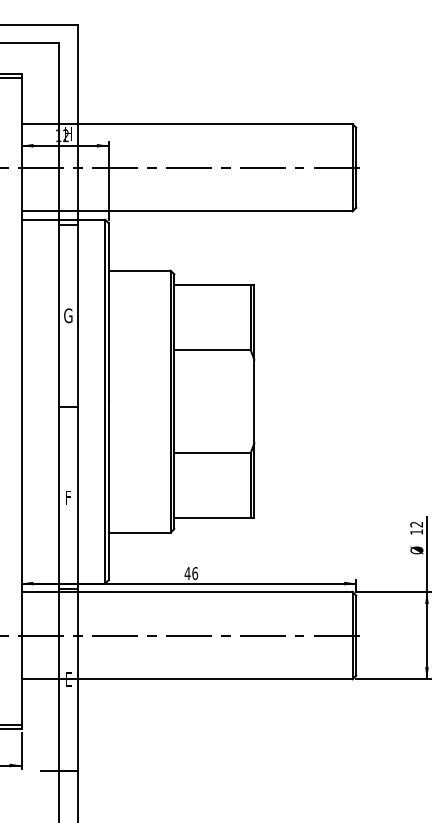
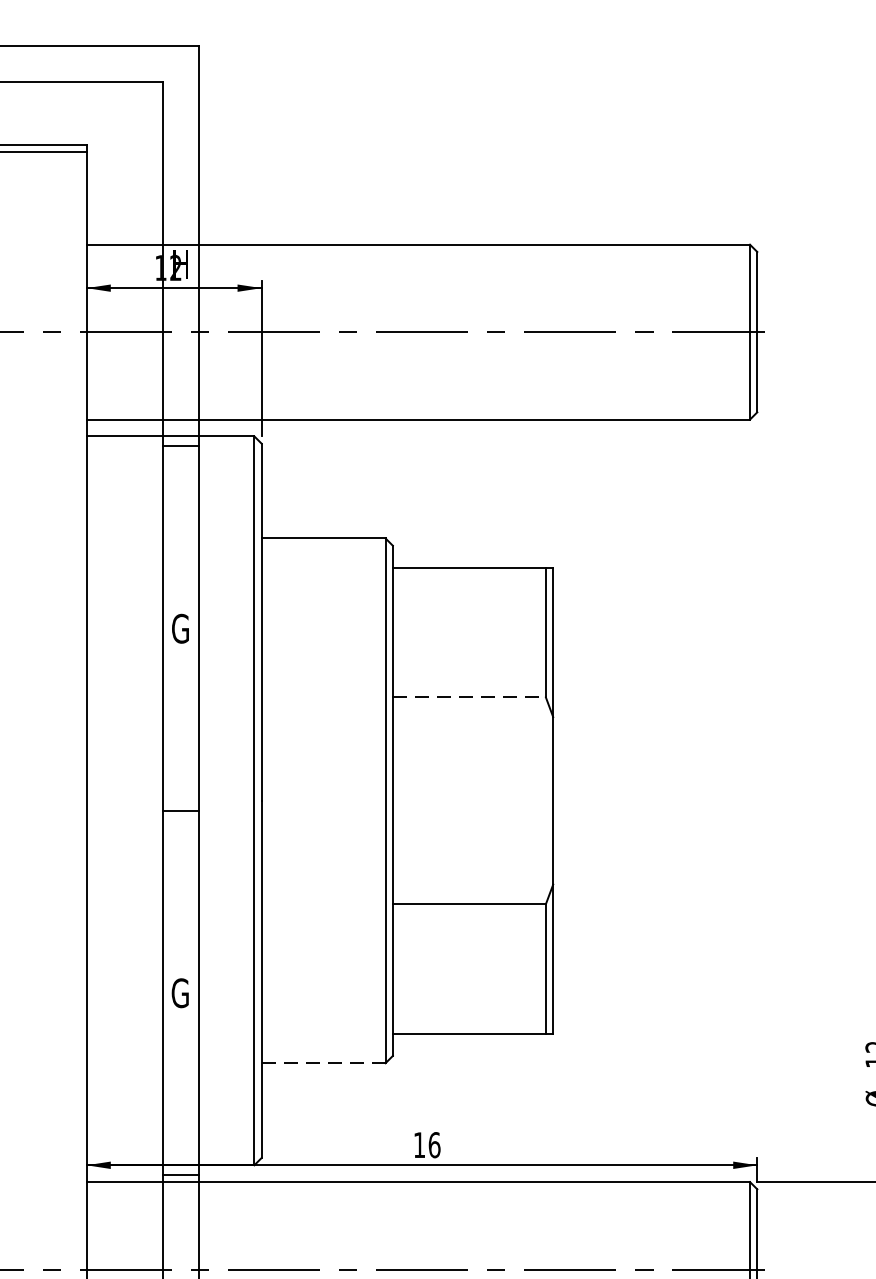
line: (213, 350) -> (471, 698), solid -> dashed
text: (68, 497) -> (180, 992), F -> G
line: (139, 532) -> (323, 1062), solid -> dashed
text: (187, 573) -> (419, 1145), 46 -> 16

